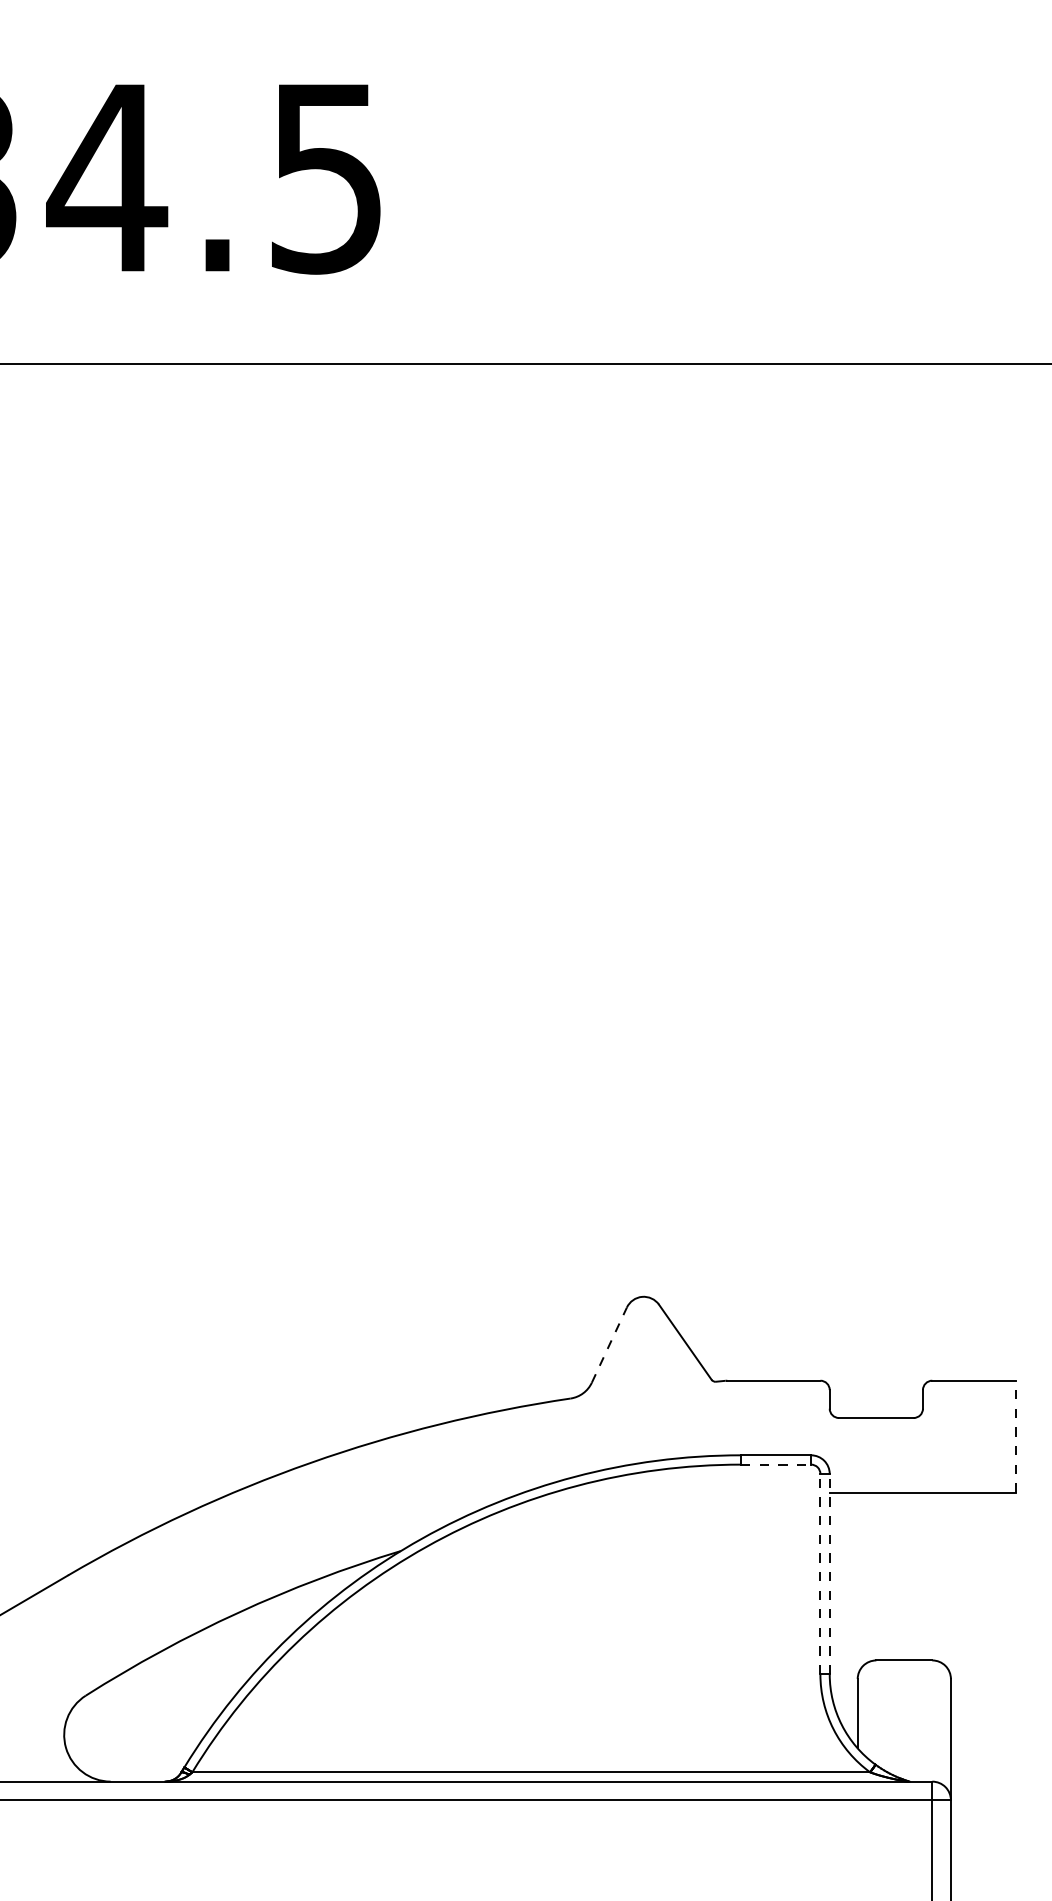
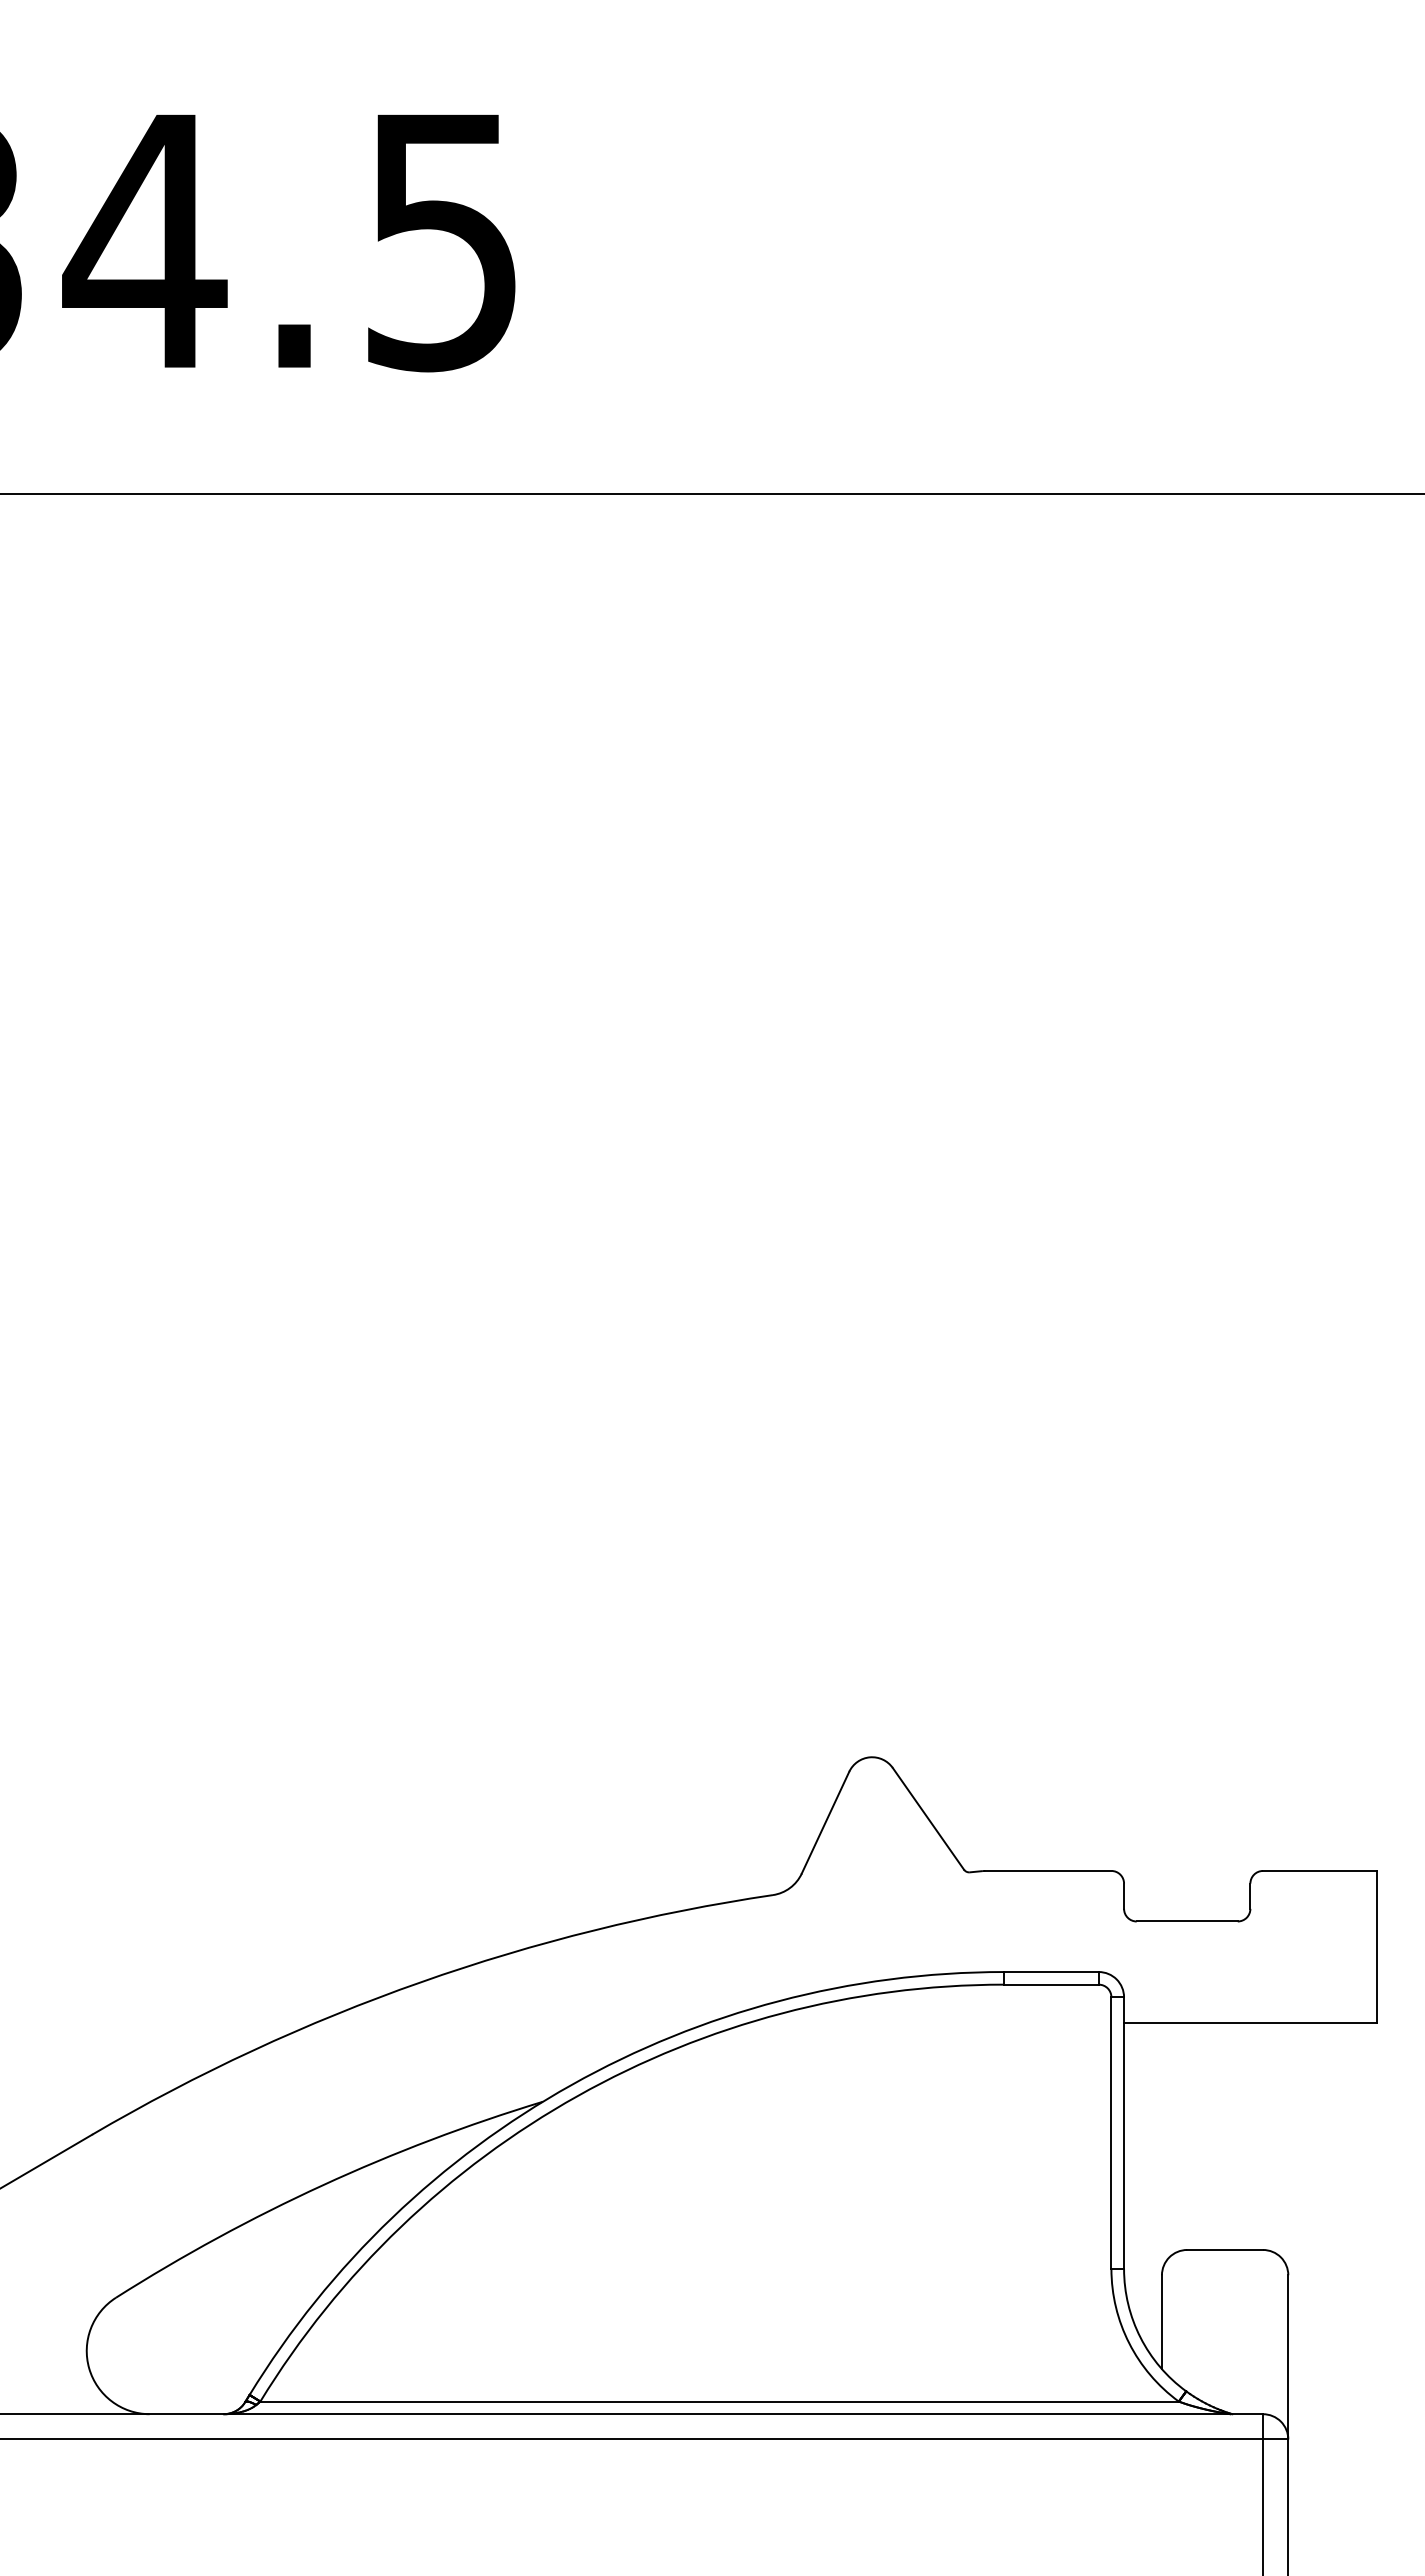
line: (609, 1344) -> (825, 1822), dashed -> solid
line: (1016, 1436) -> (1376, 1946), dashed -> solid
line: (776, 1464) -> (1051, 1984), dashed -> solid
line: (820, 1574) -> (1111, 2133), dashed -> solid
line: (830, 1574) -> (1124, 2133), dashed -> solid

